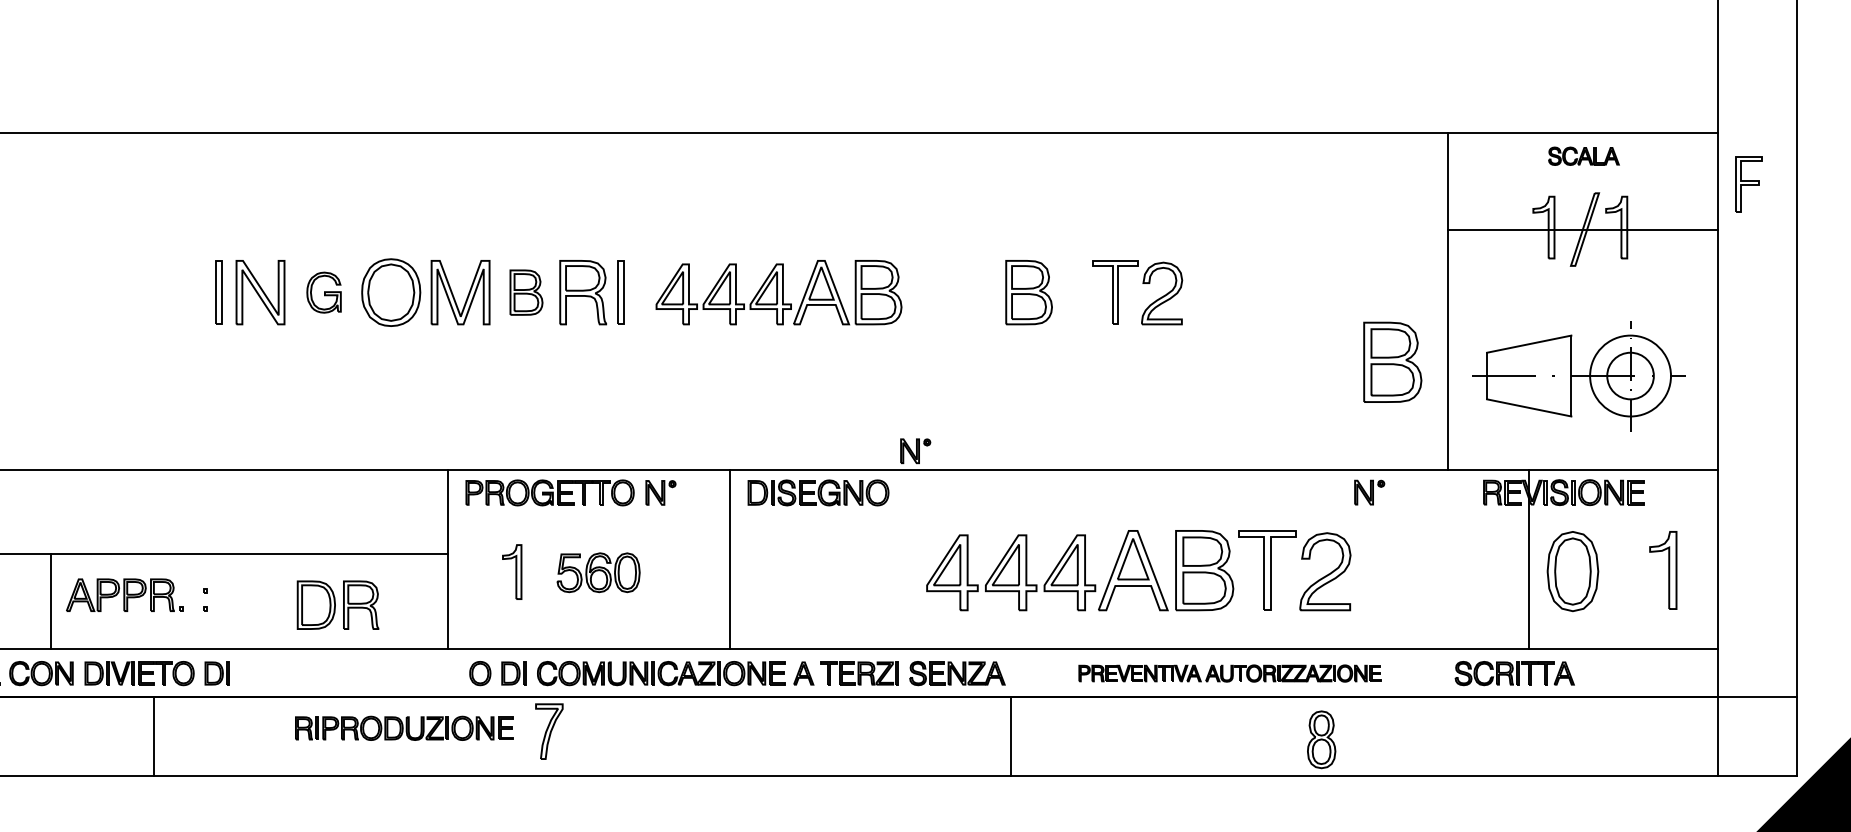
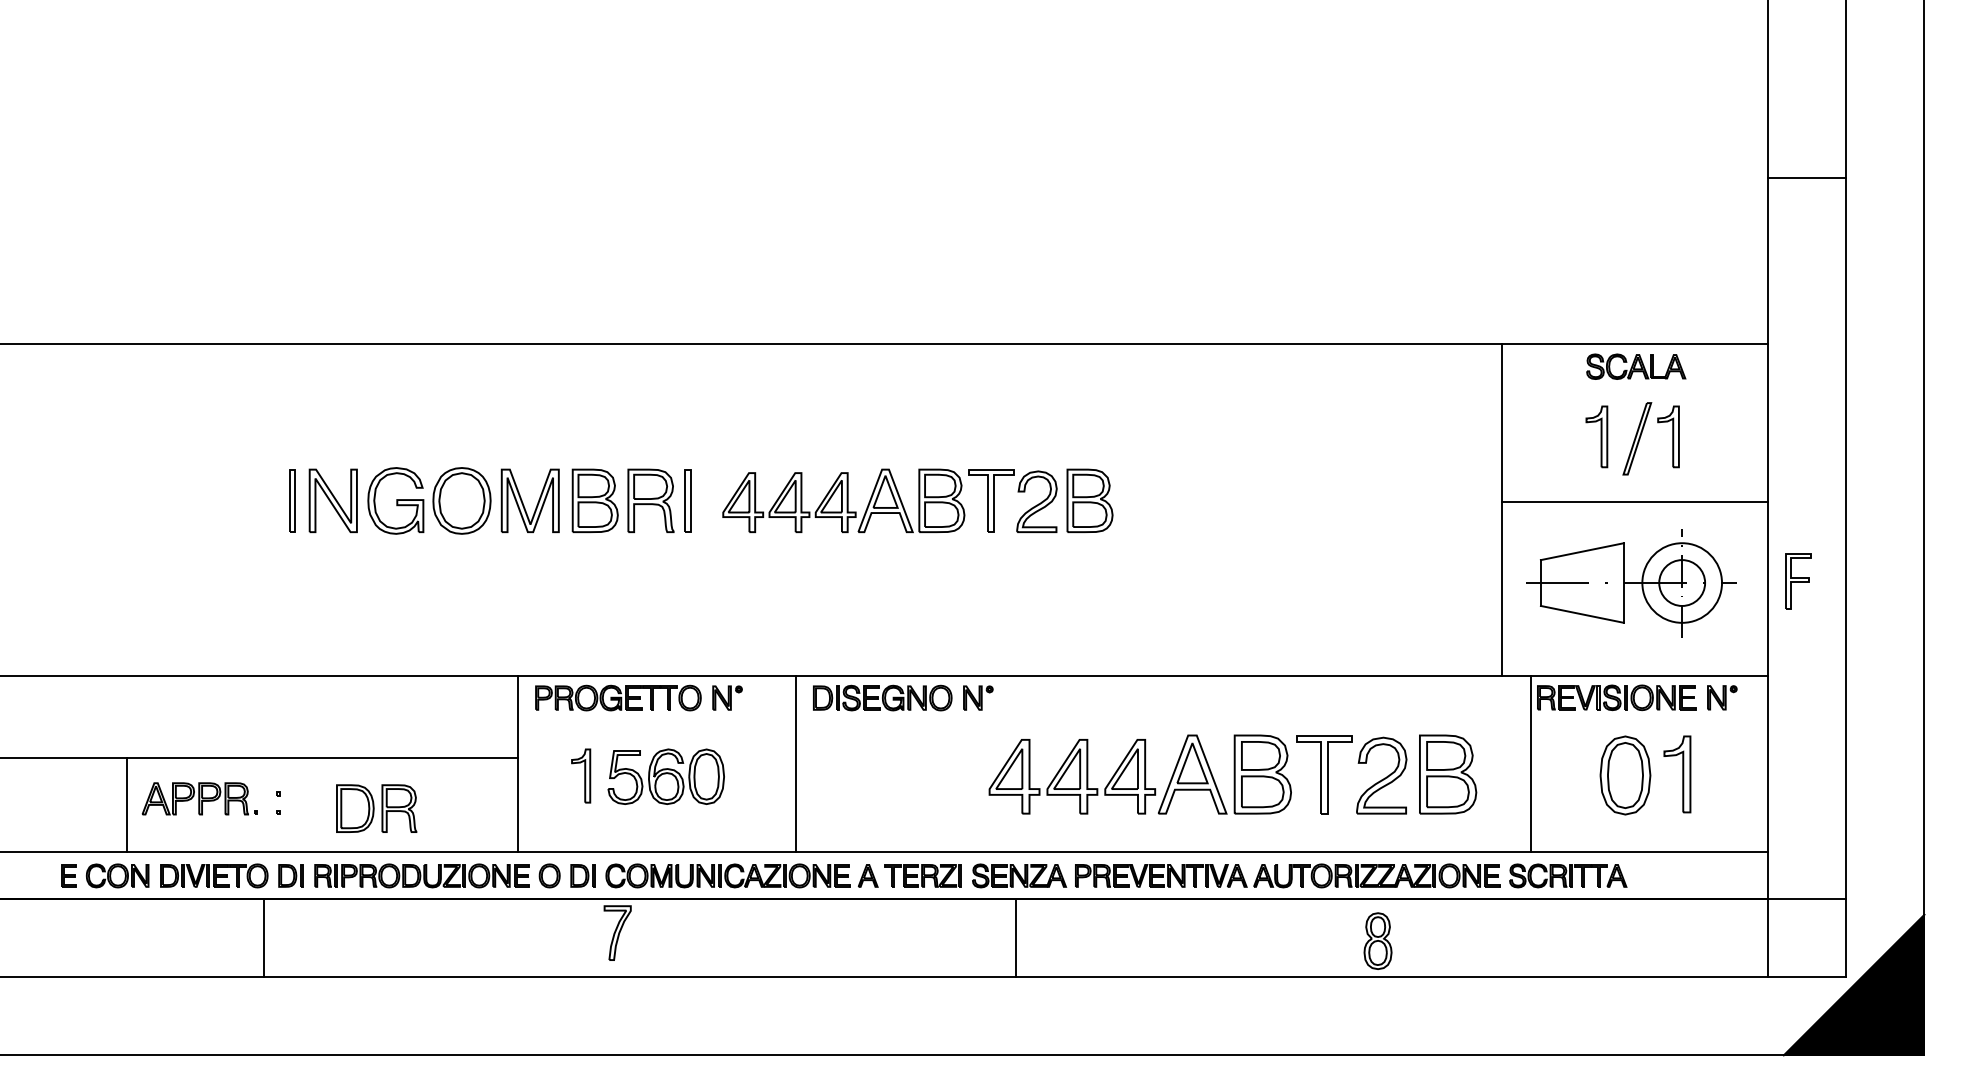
part: (1584, 156) -> (1636, 366), size x1.43
part: (1748, 184) -> (1798, 581), moved
line: (1583, 230) -> (1635, 502), moved
part: (1142, 284) -> (1017, 492), moved
part: (323, 292) -> (395, 500), size x1.67
part: (525, 292) -> (594, 500), size x1.43
part: (1393, 362) -> (1448, 774), moved
part: (915, 450) -> (978, 697), moved
part: (1369, 492) -> (1722, 697), moved
line: (1529, 559) -> (1530, 763), moved
part: (1663, 570) -> (1677, 774), moved
part: (597, 572) -> (665, 776), size x1.43
part: (337, 605) -> (376, 808), moved
part: (1229, 673) -> (1287, 875), size x1.43
part: (403, 727) -> (421, 875), moved
line: (154, 737) -> (263, 938), moved
line: (1011, 737) -> (1016, 938), moved

